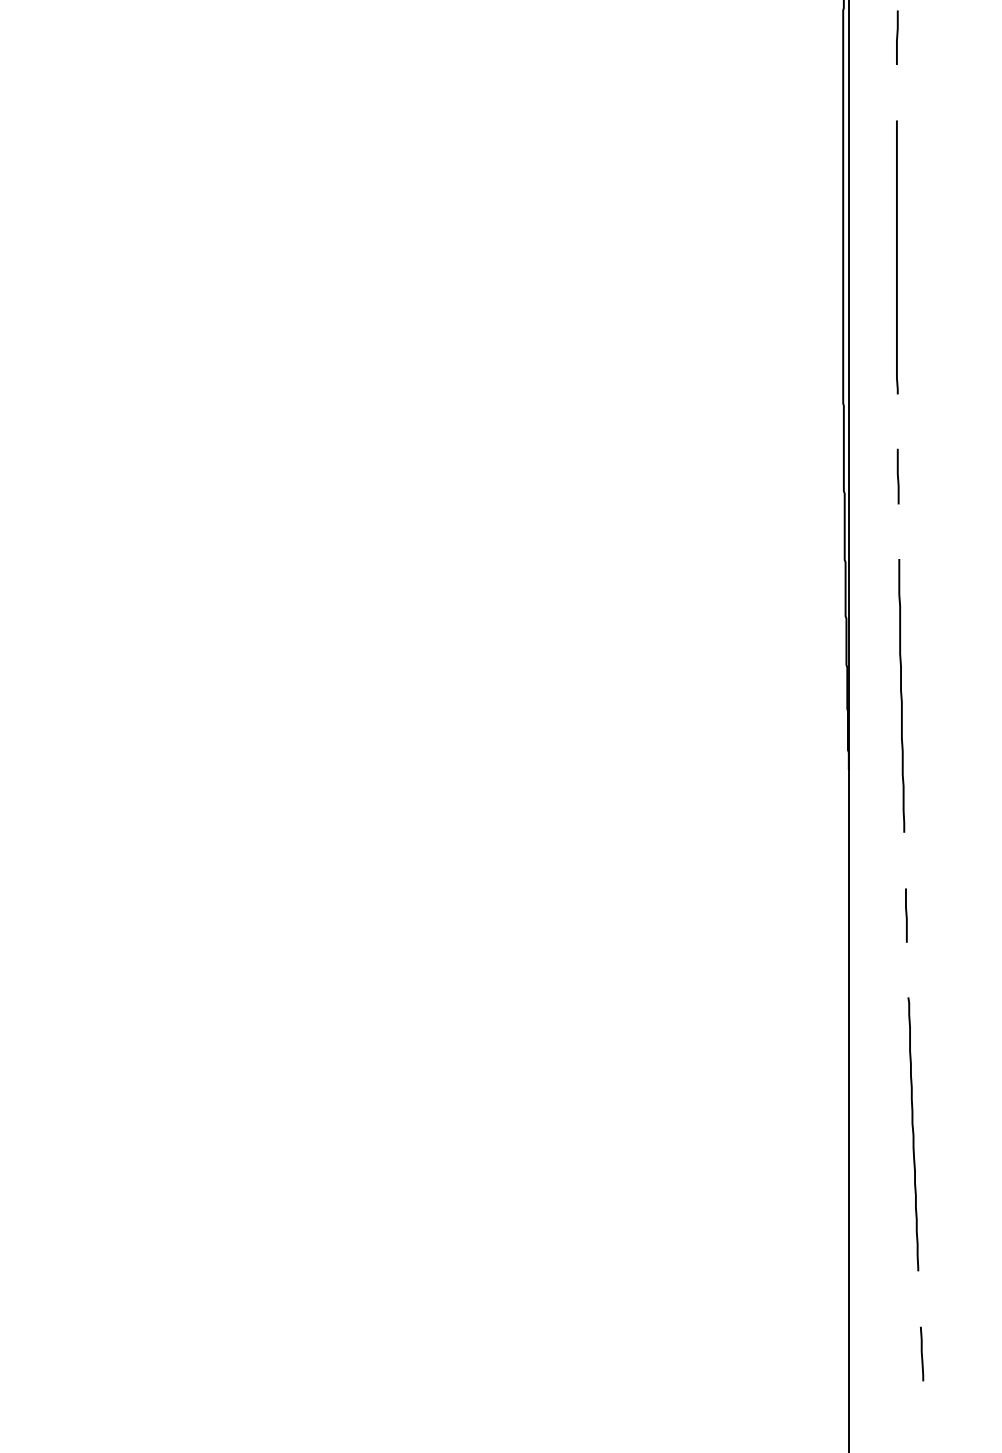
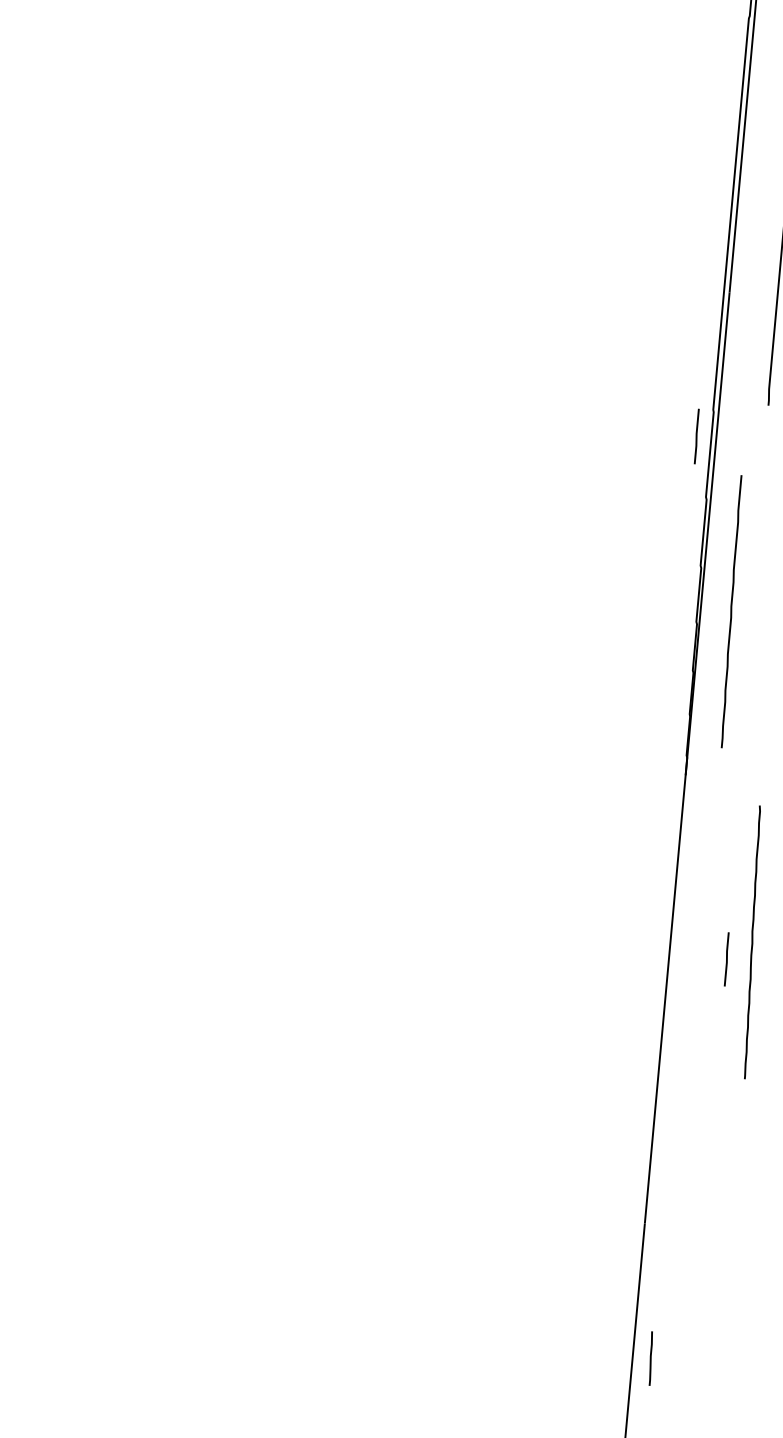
line: (897, 476) -> (696, 436), moved
line: (901, 695) -> (731, 611), moved
line: (906, 915) -> (726, 959), moved
curve: (913, 1134) -> (752, 942), moved
line: (922, 1353) -> (651, 1358), moved

